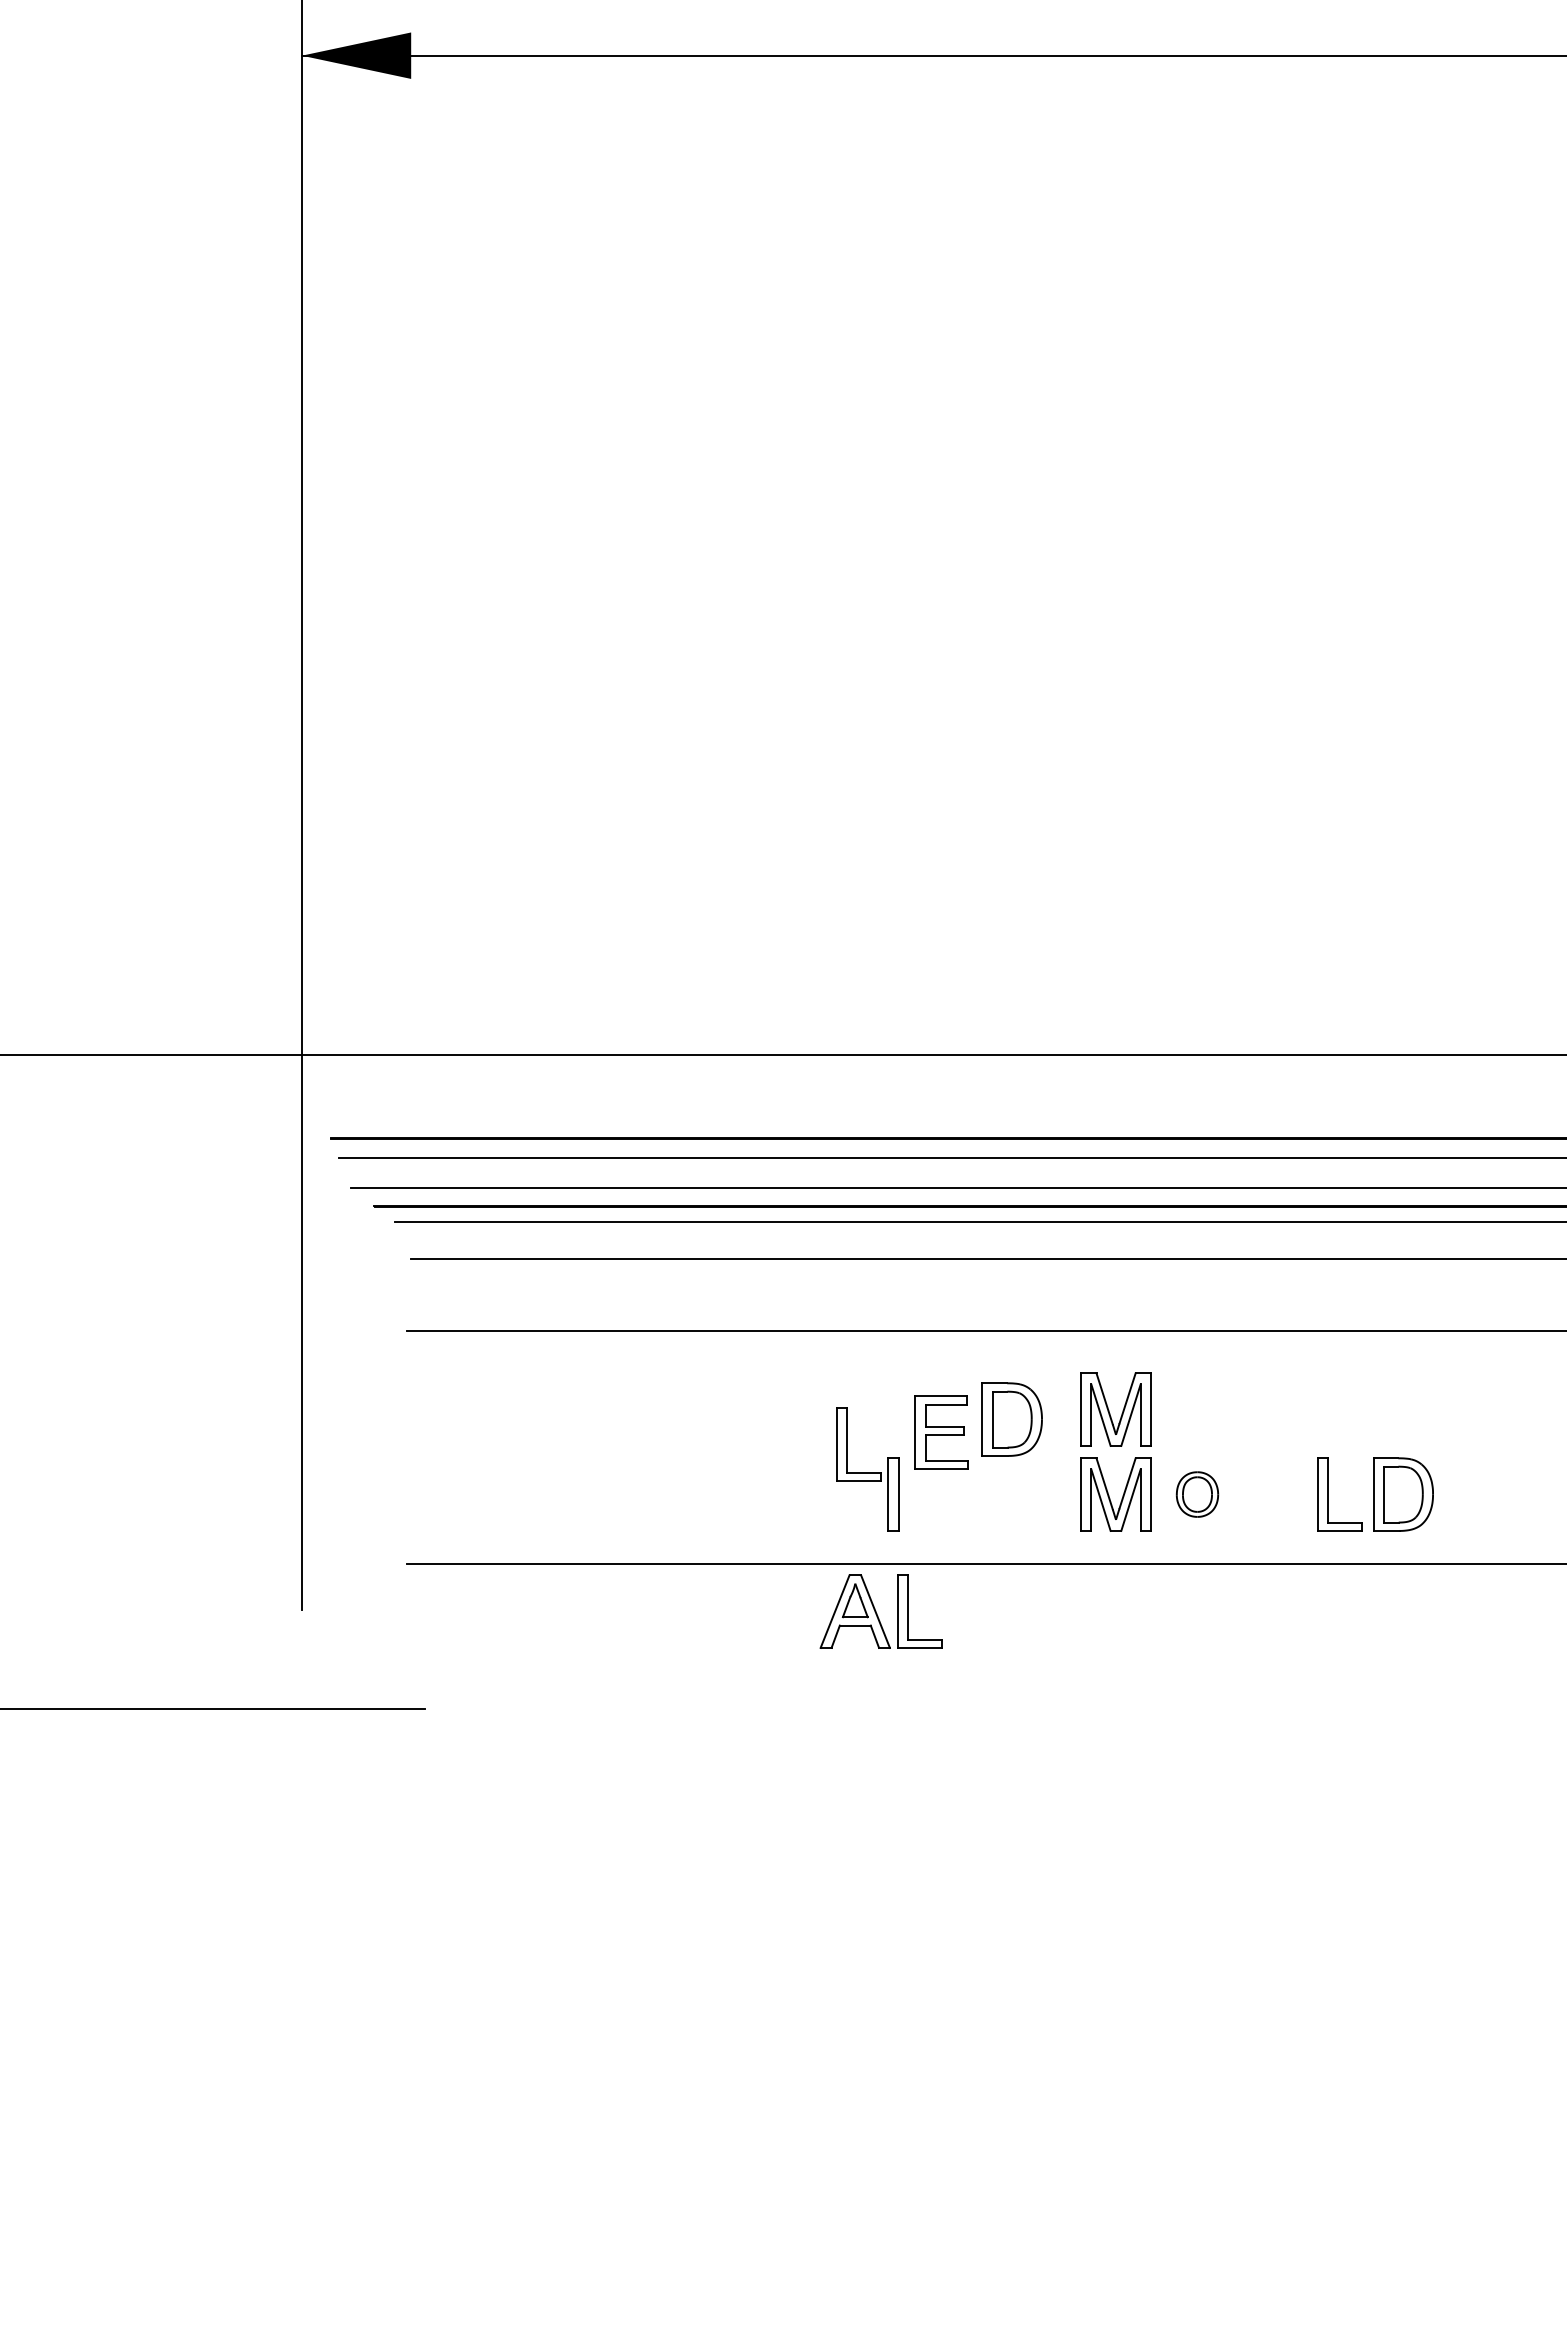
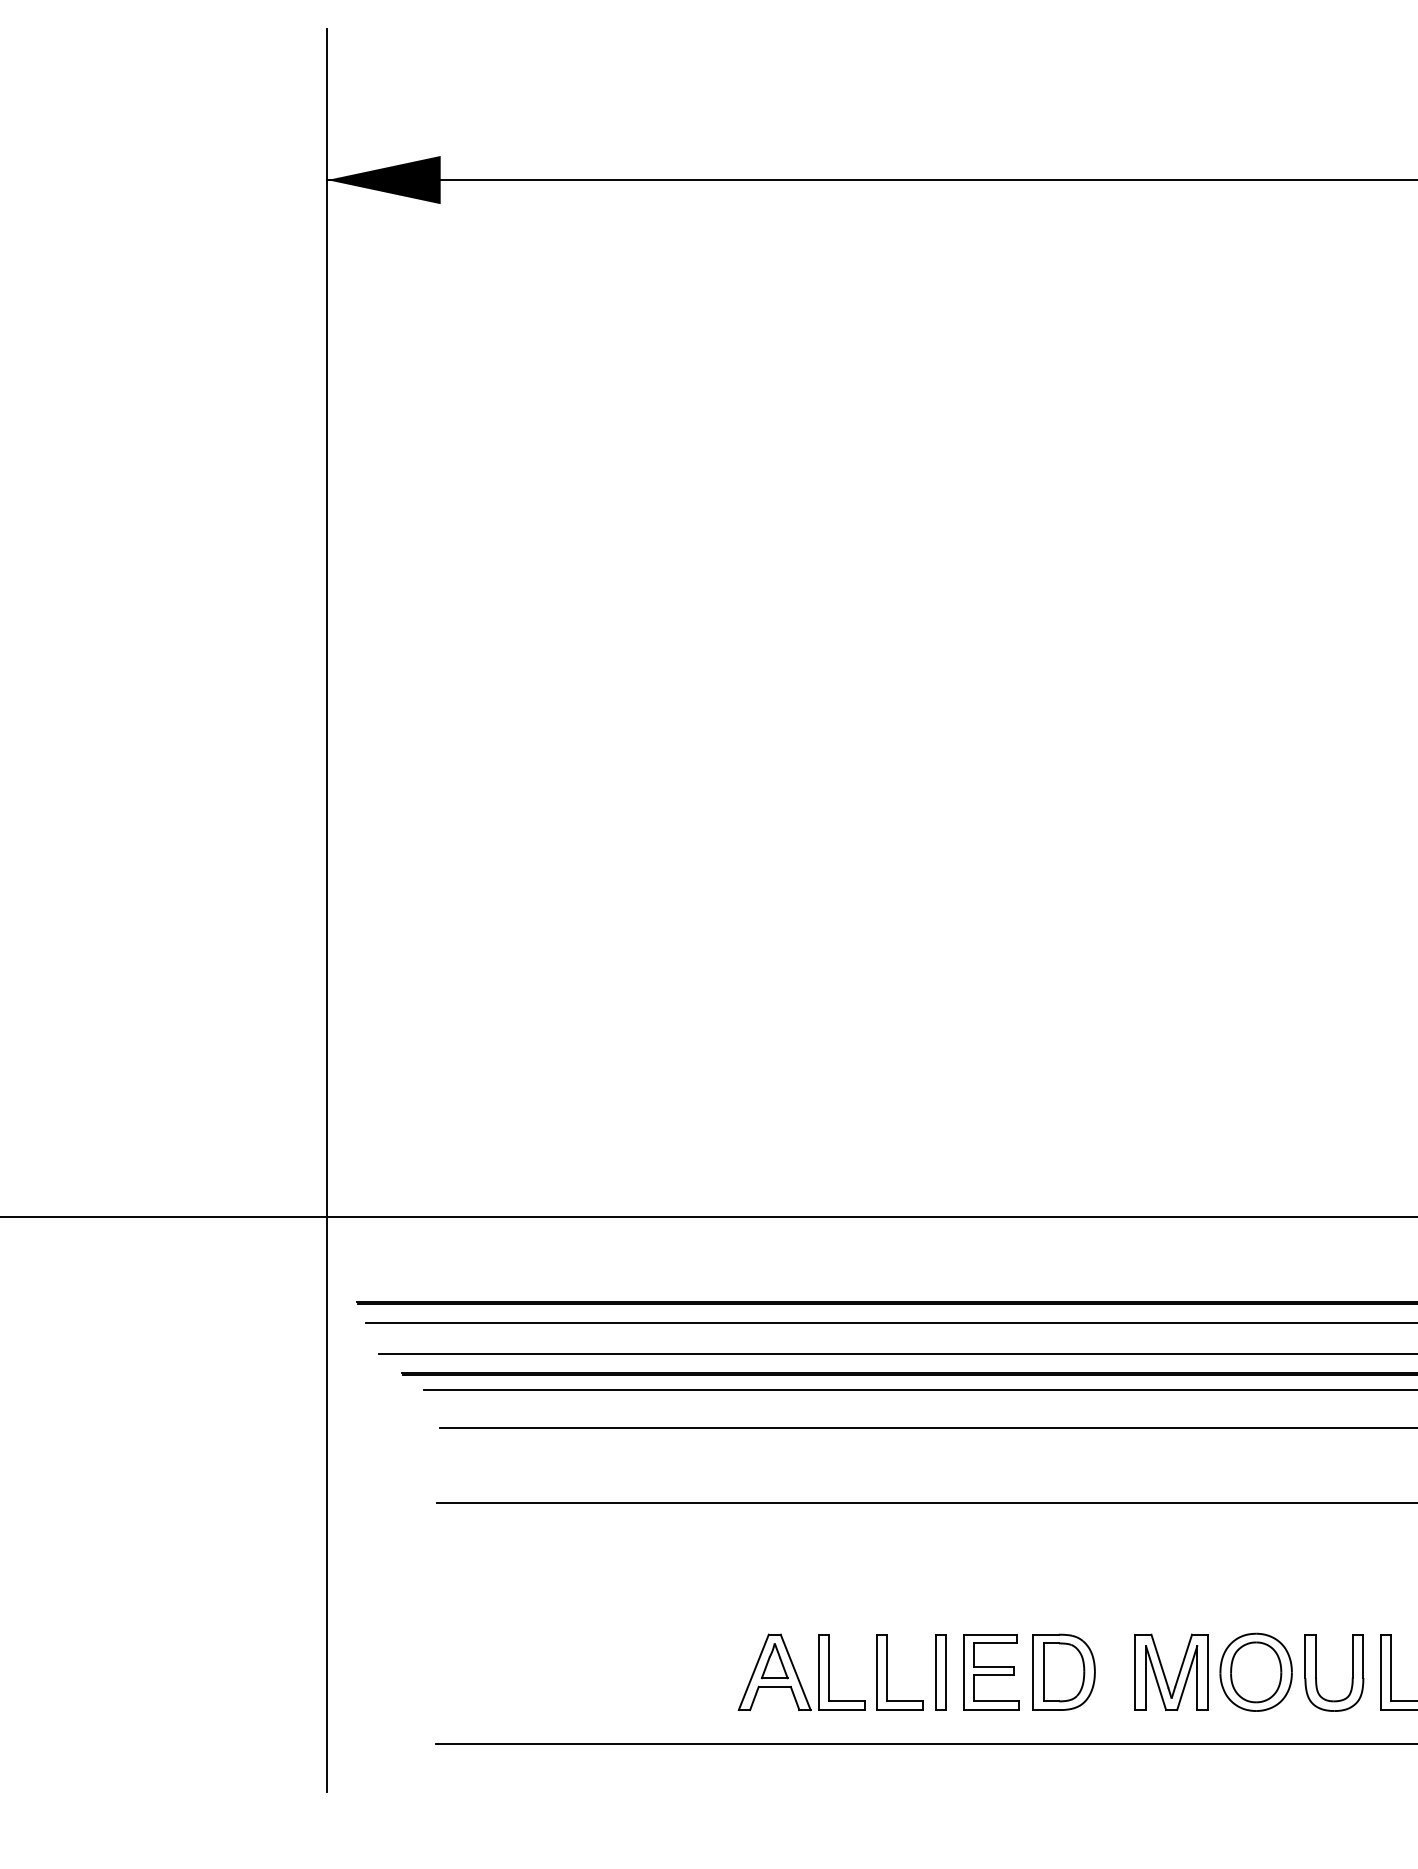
part: (1109, 1410) -> (1164, 1585), removed
part: (1011, 1419) -> (1063, 1672), moved
part: (941, 1432) -> (990, 1672), moved
part: (847, 1444) -> (888, 1672), moved
part: (1197, 1494) -> (1256, 1672), size x1.67
part: (1255, 1494) -> (1316, 1672), added
part: (880, 1611) -> (800, 1672), moved

